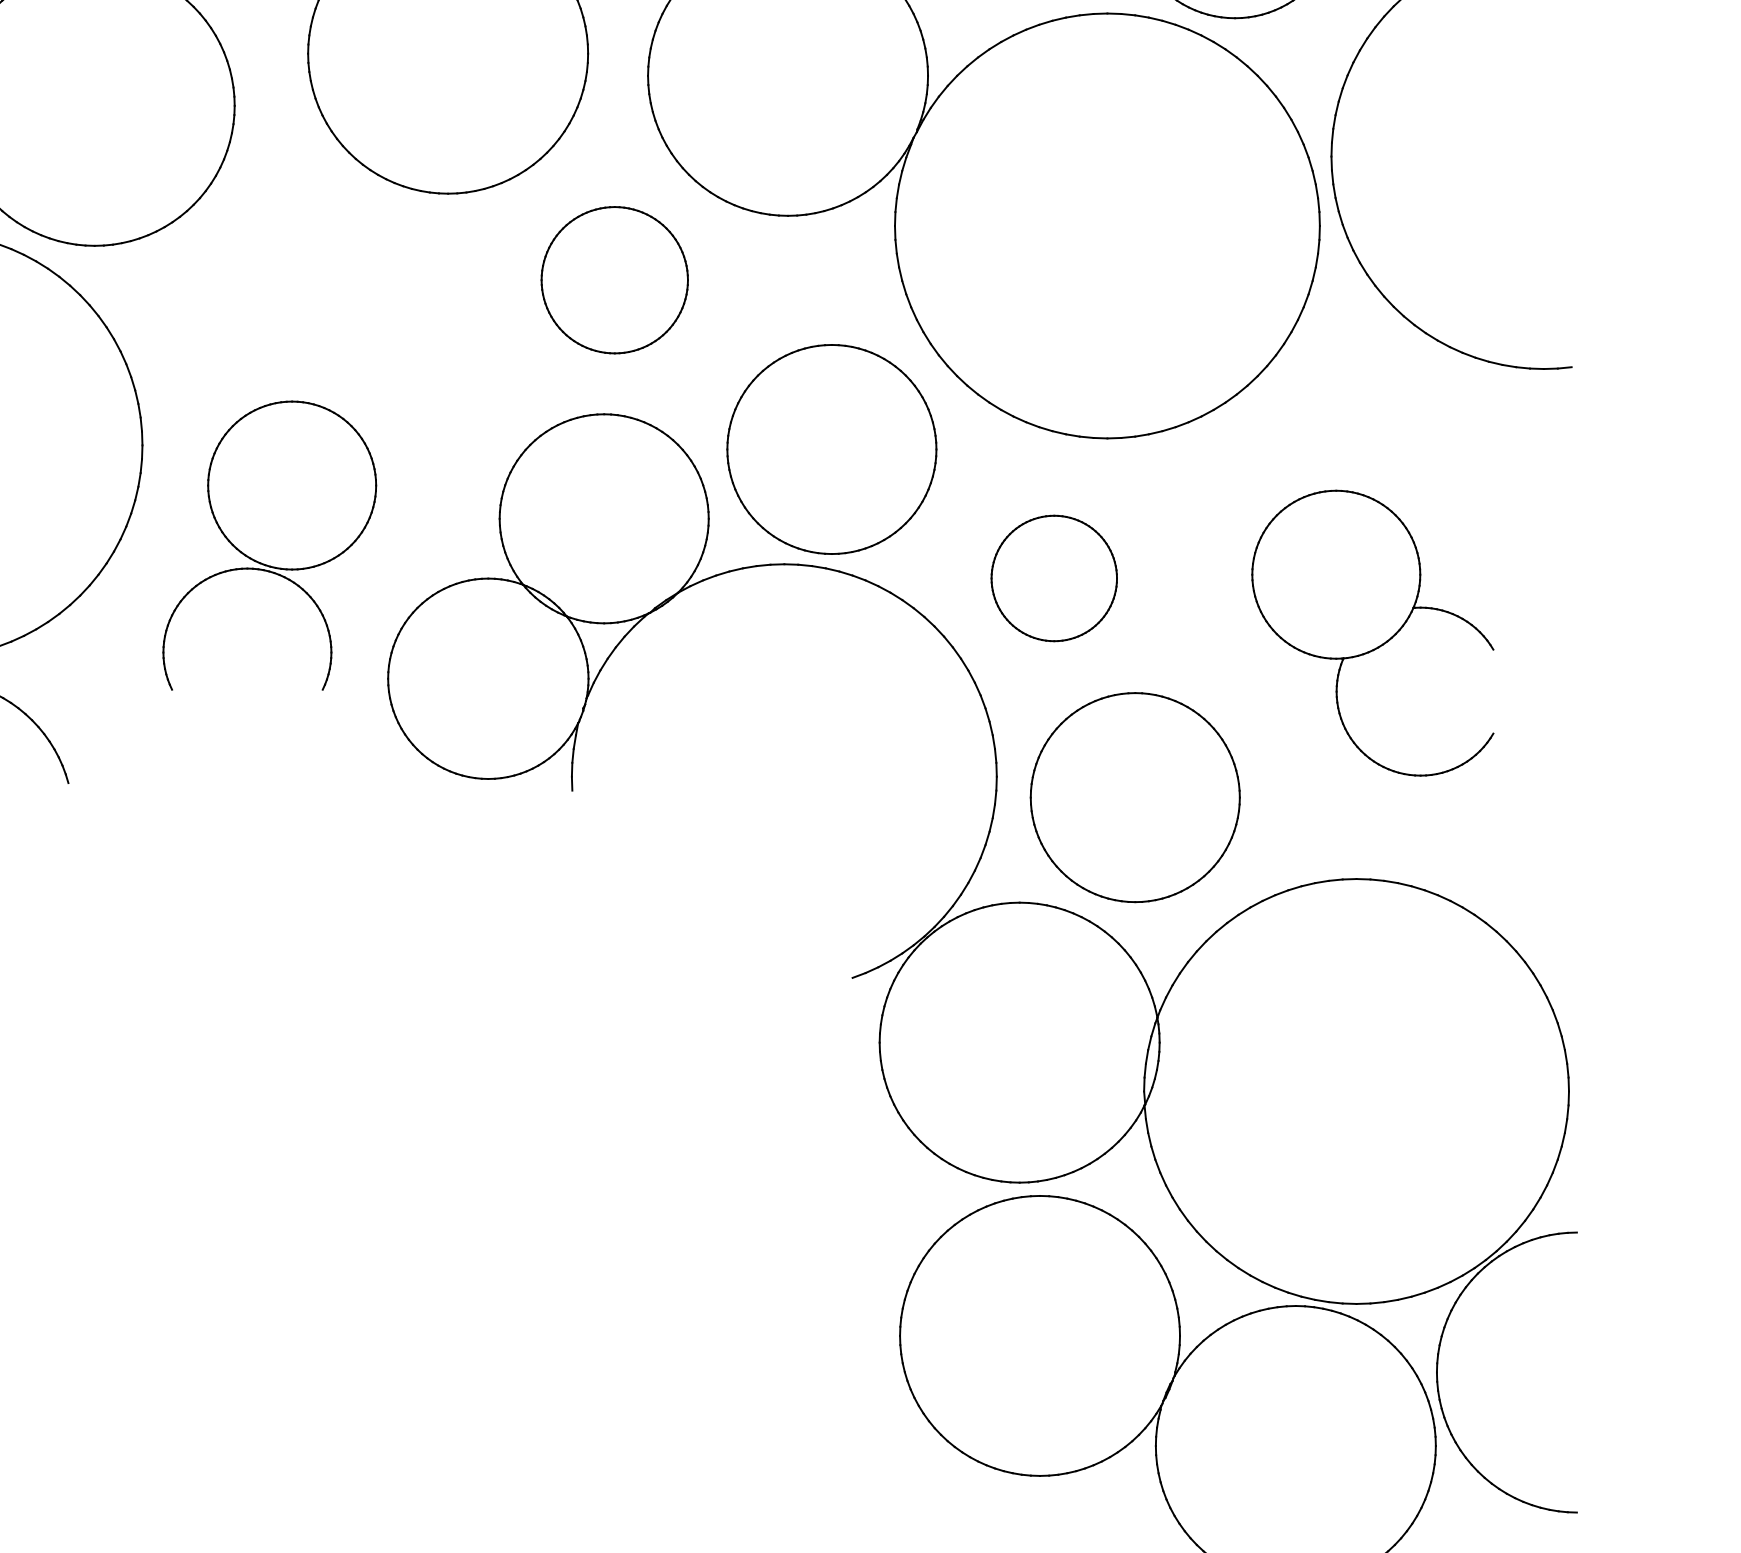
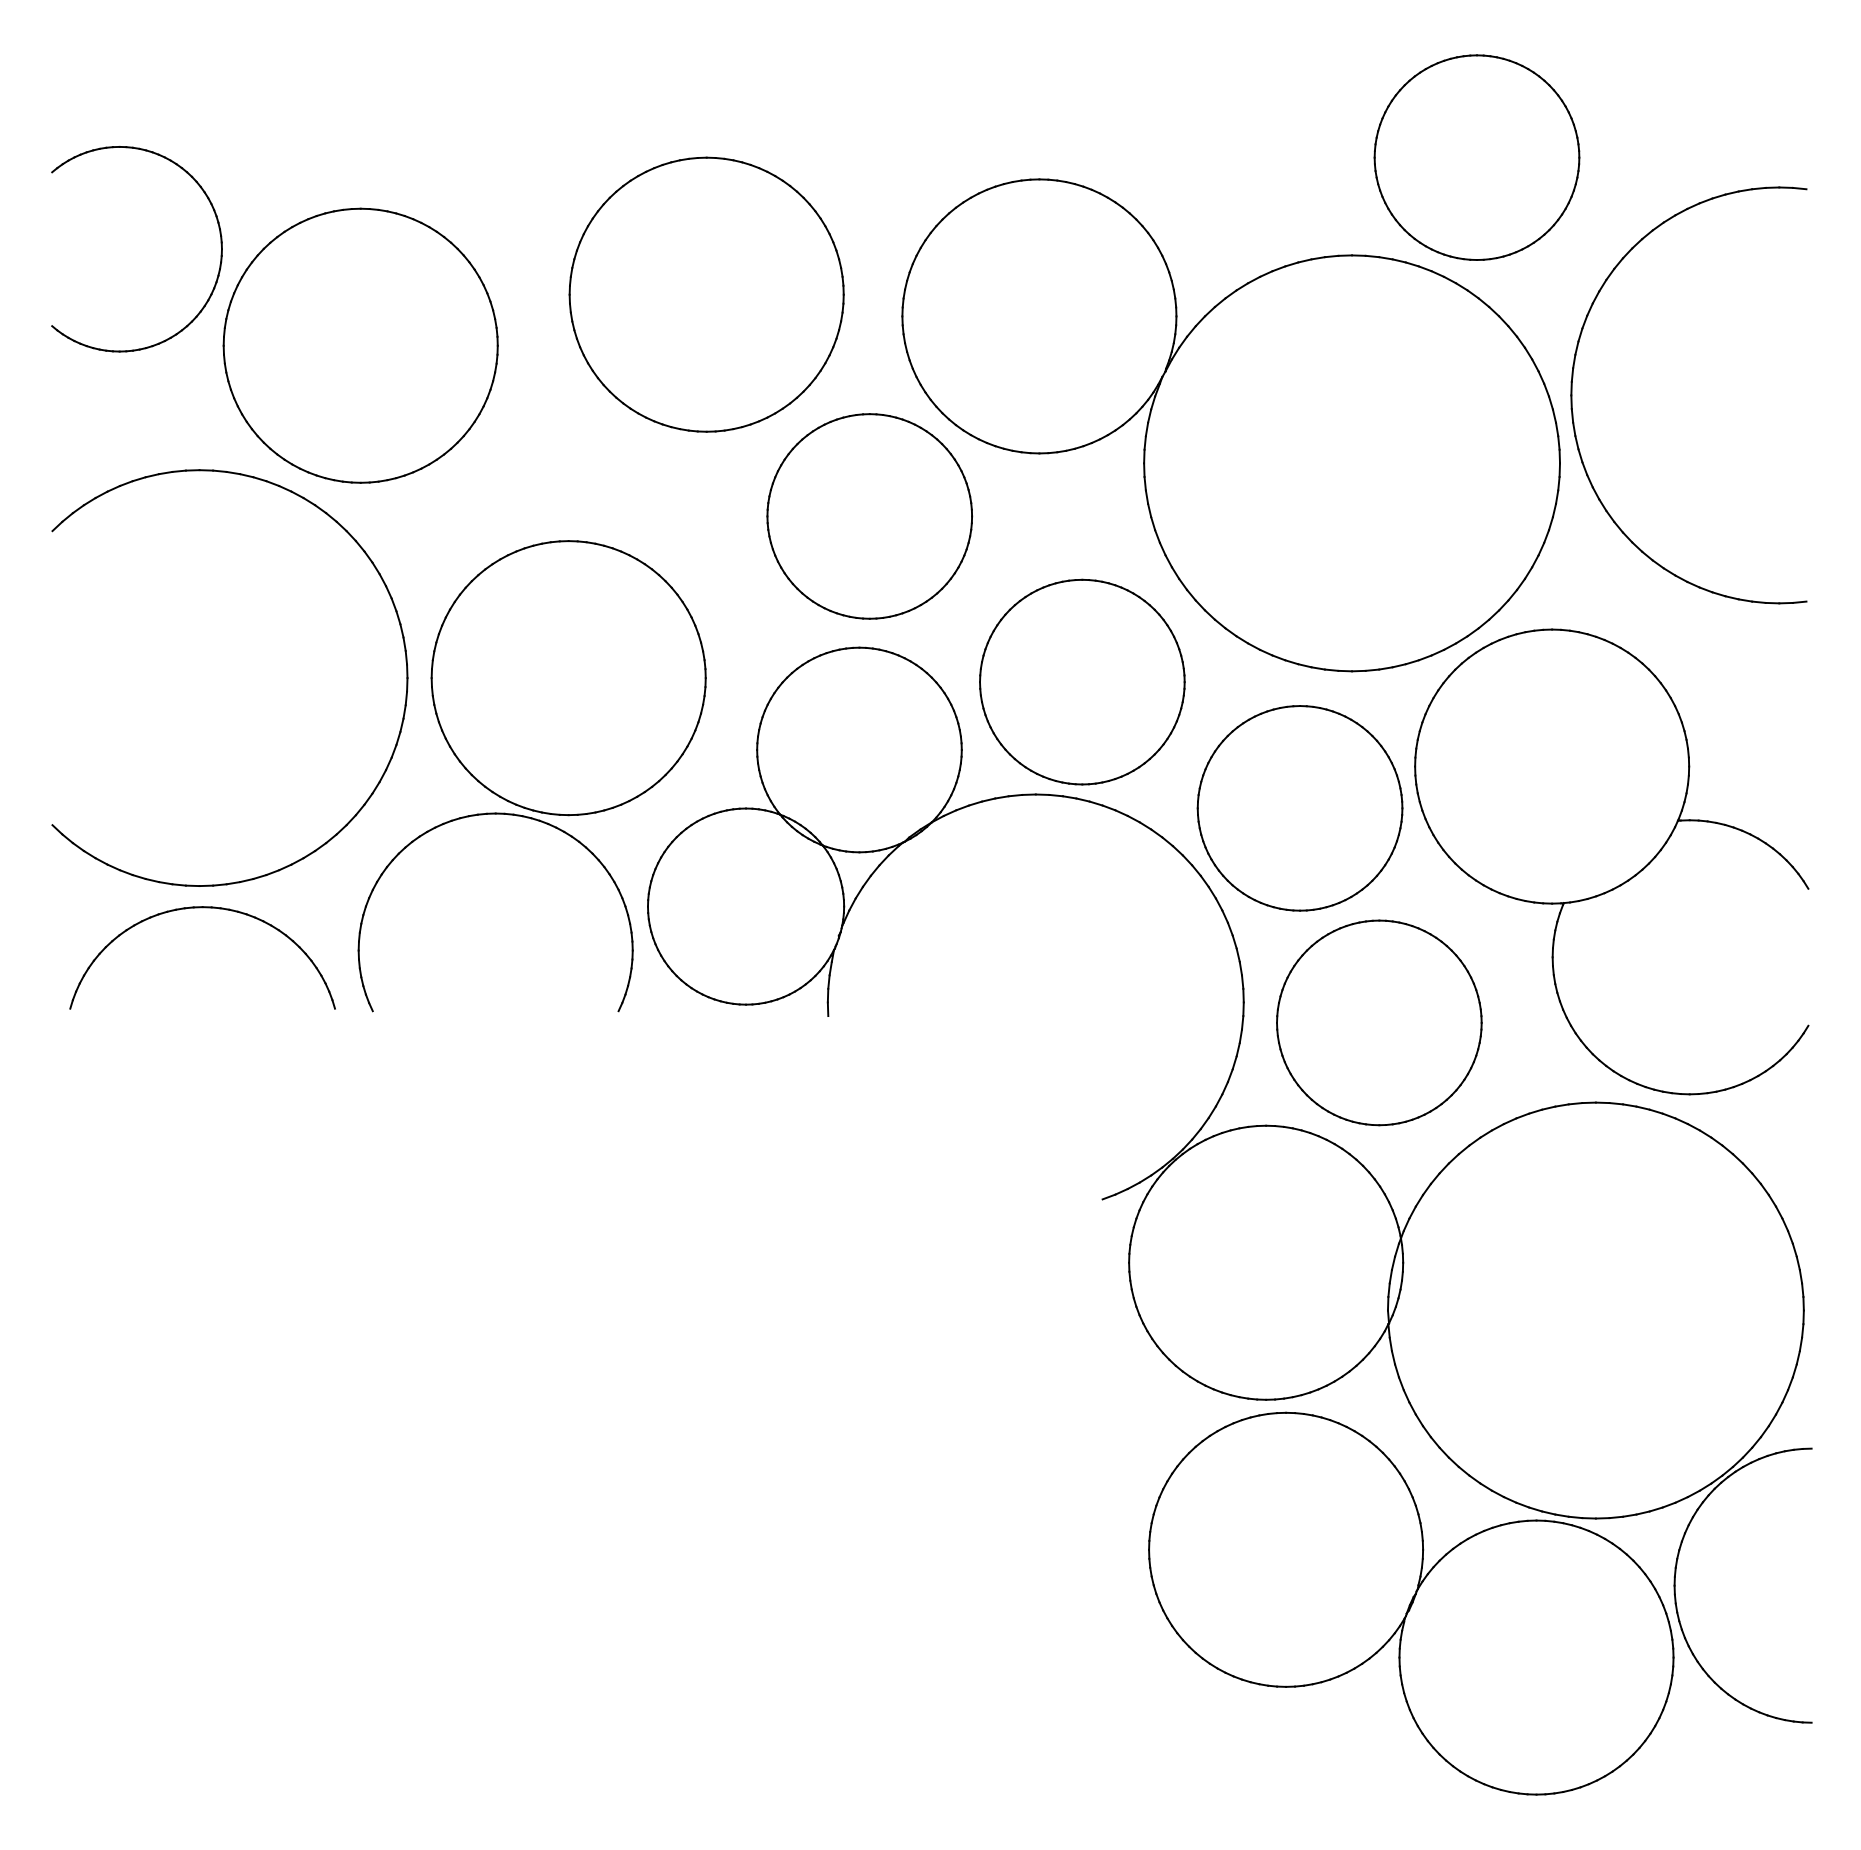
part: (614, 280) -> (869, 516), size x1.43
part: (269, 545) -> (531, 776), size x1.67
part: (1053, 578) -> (1299, 808), size x1.67
part: (1372, 632) -> (1611, 861), size x1.67

